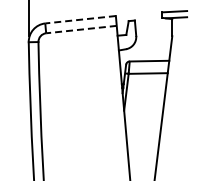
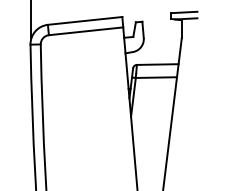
line: (80, 19) -> (85, 20), dashed -> solid
line: (80, 29) -> (85, 31), dashed -> solid

